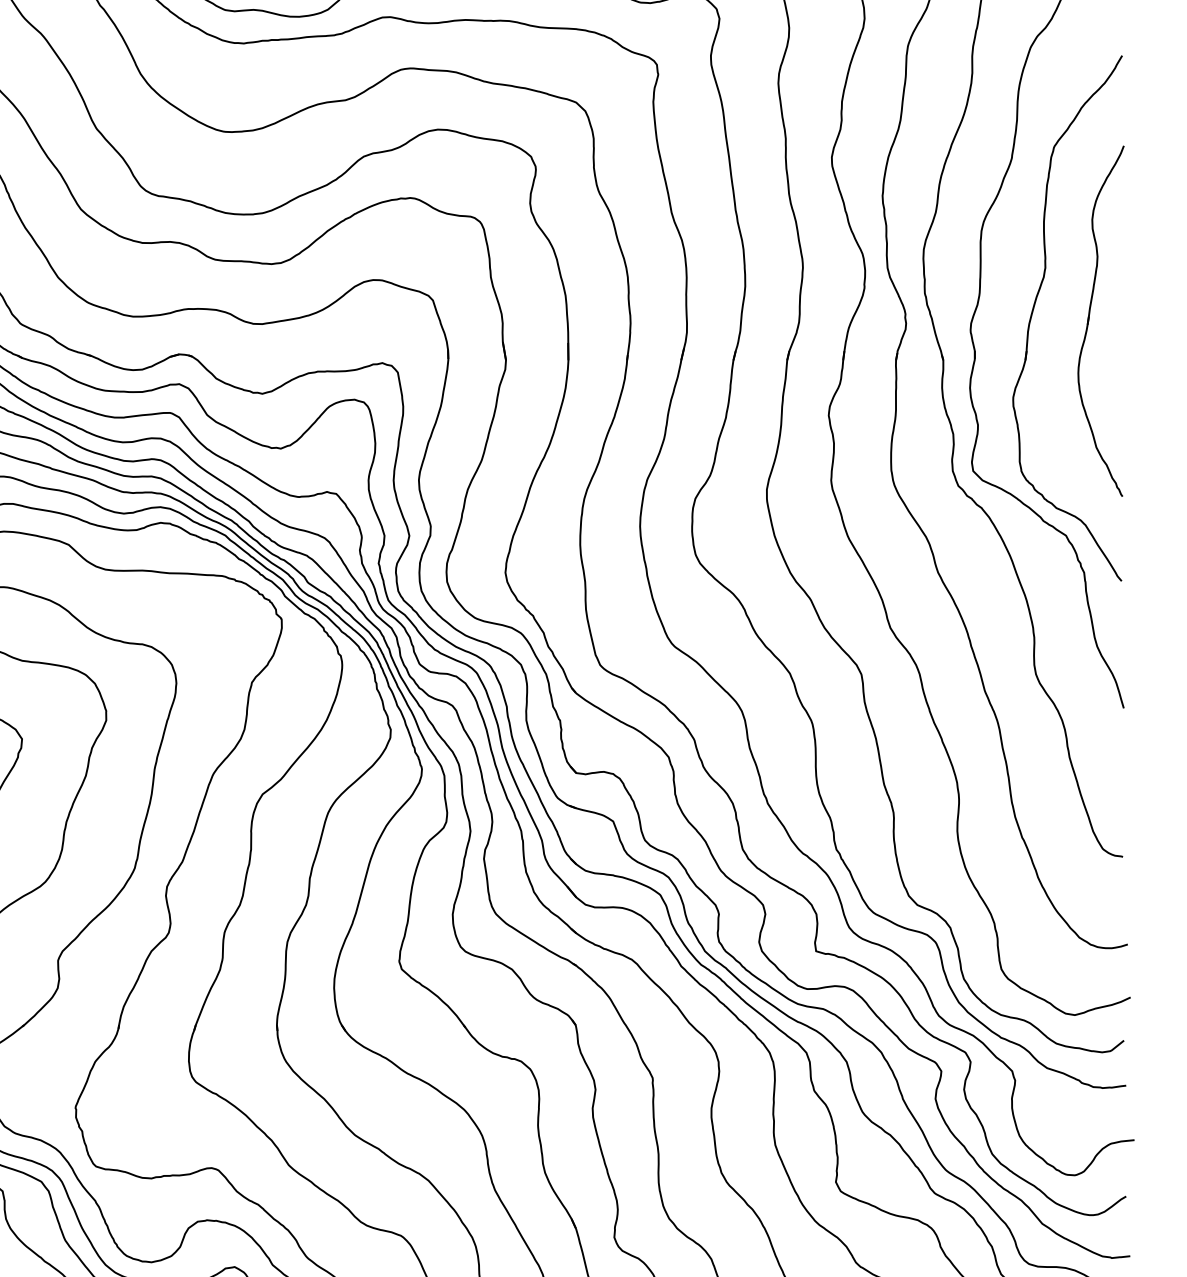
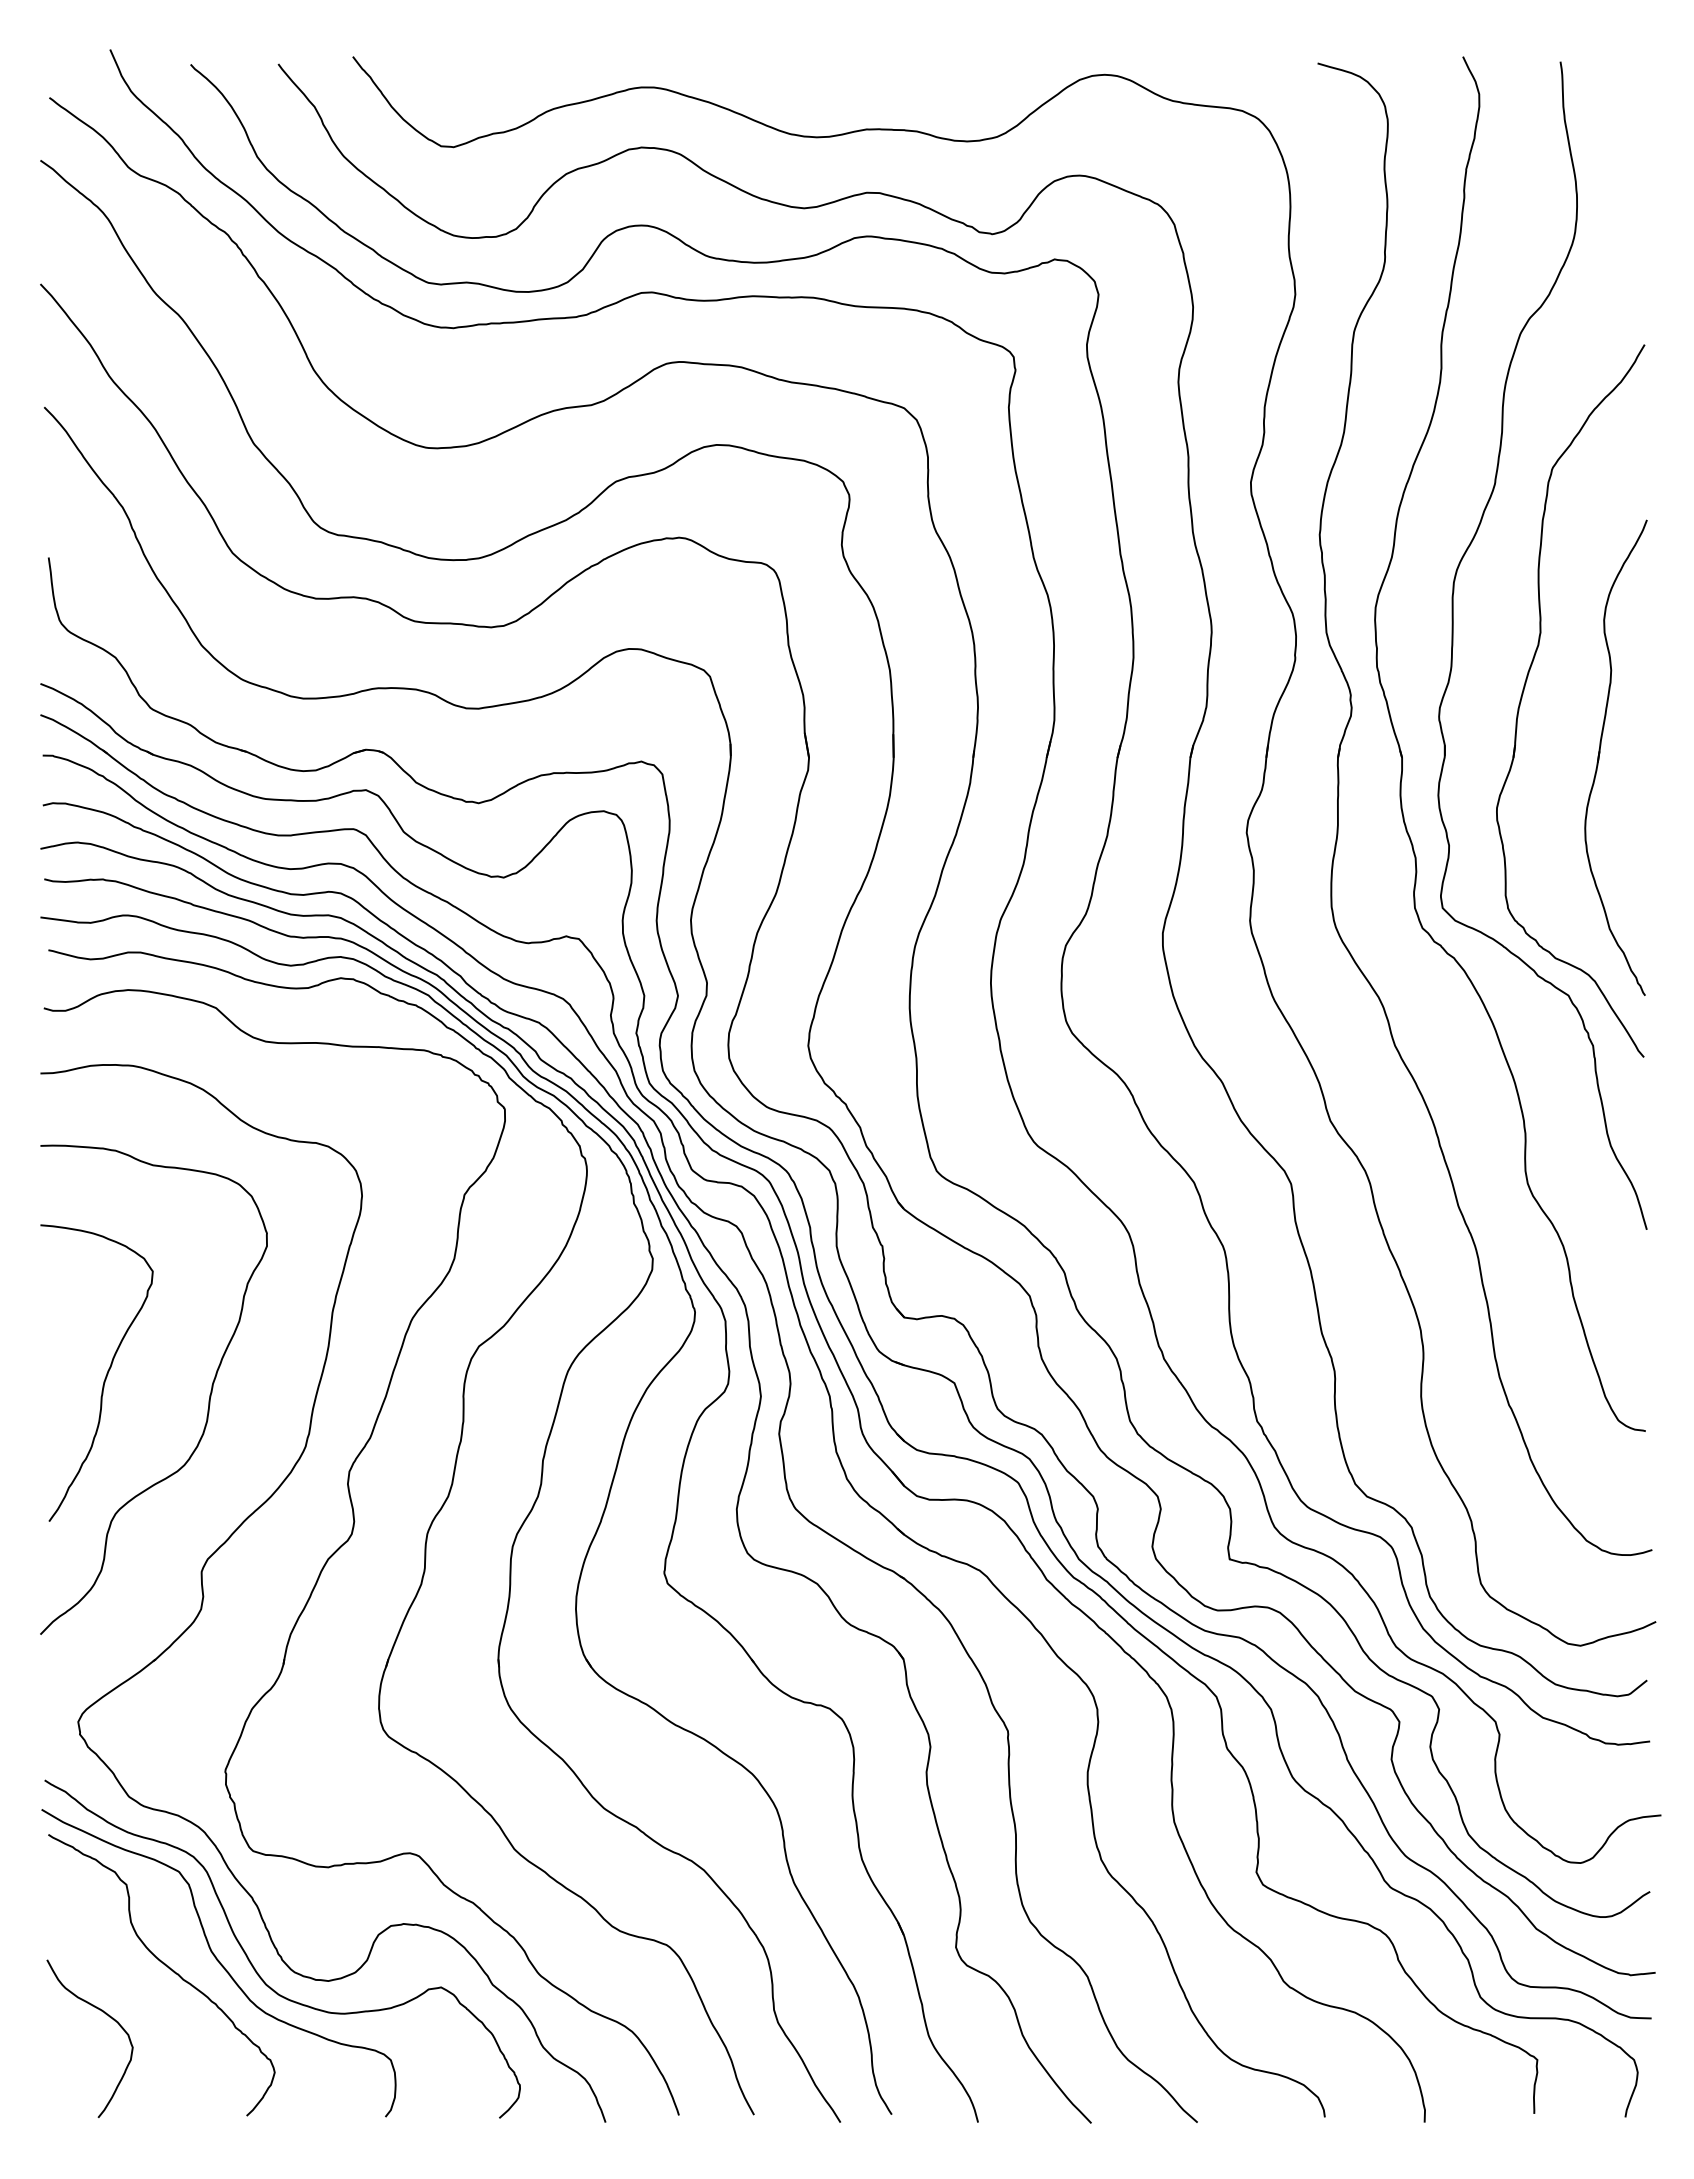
part: (1089, 318) -> (1600, 753), moved

